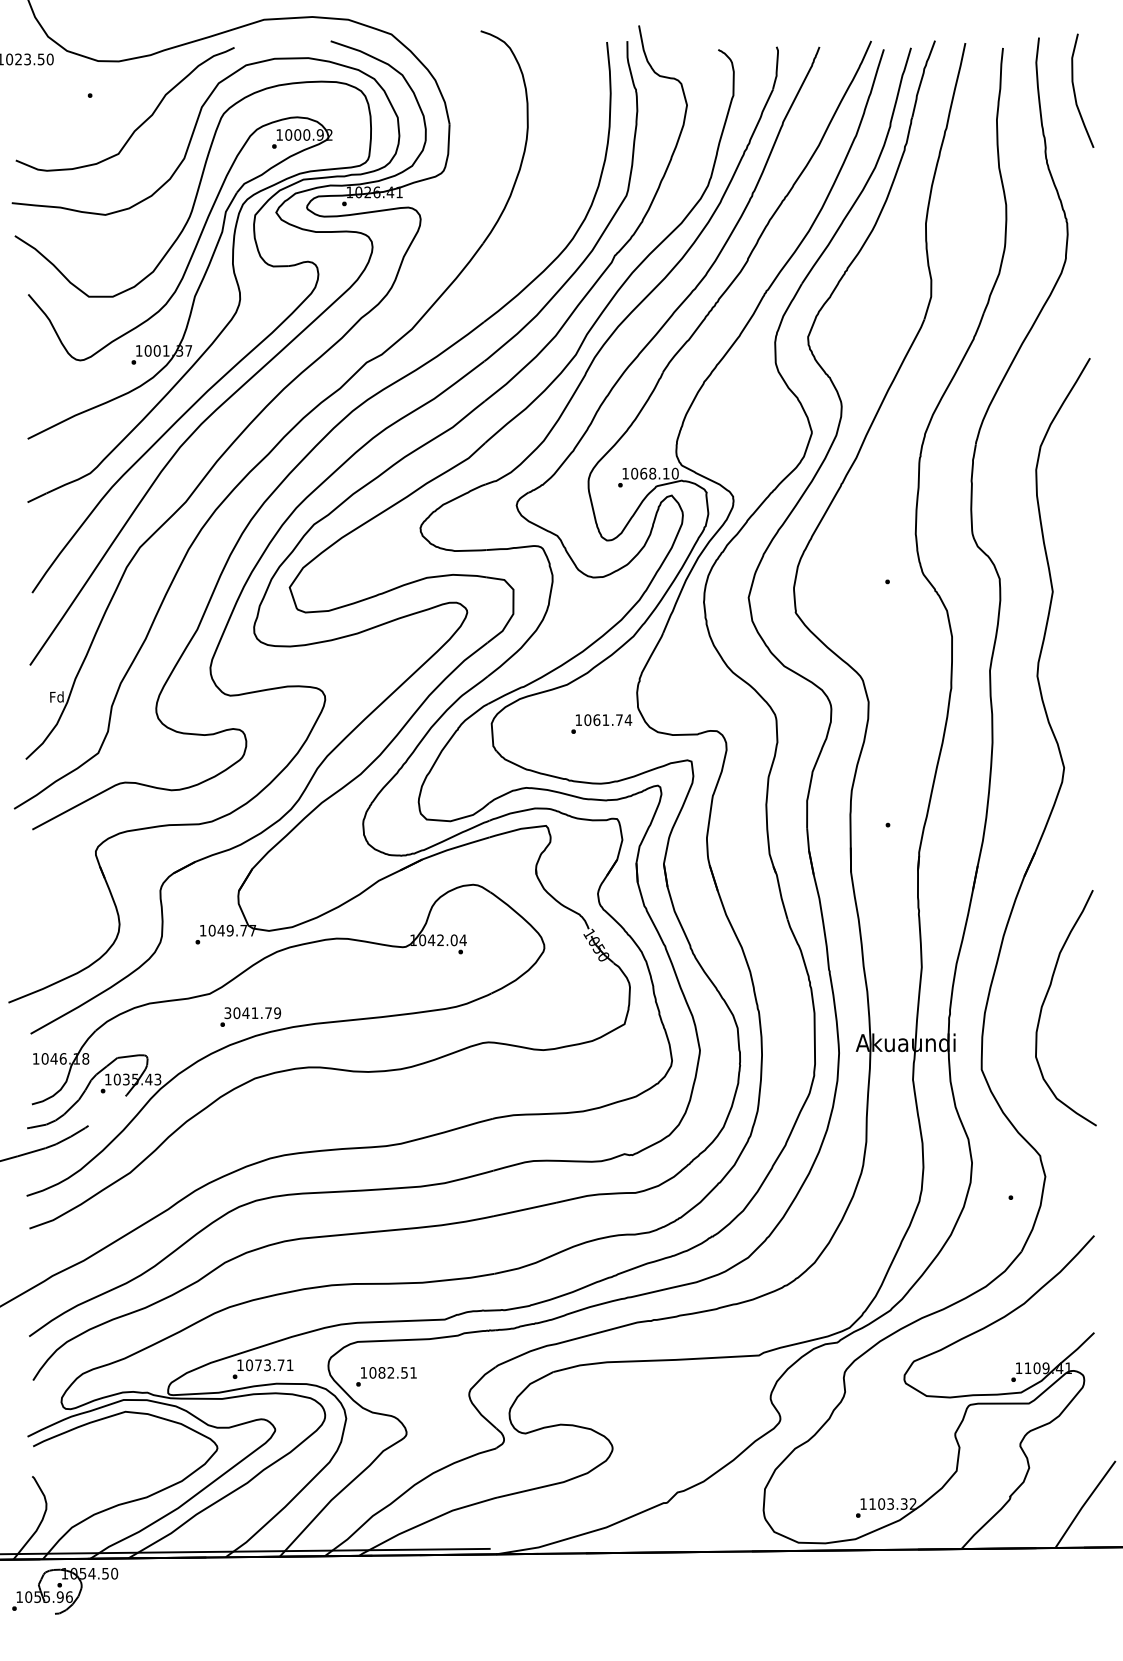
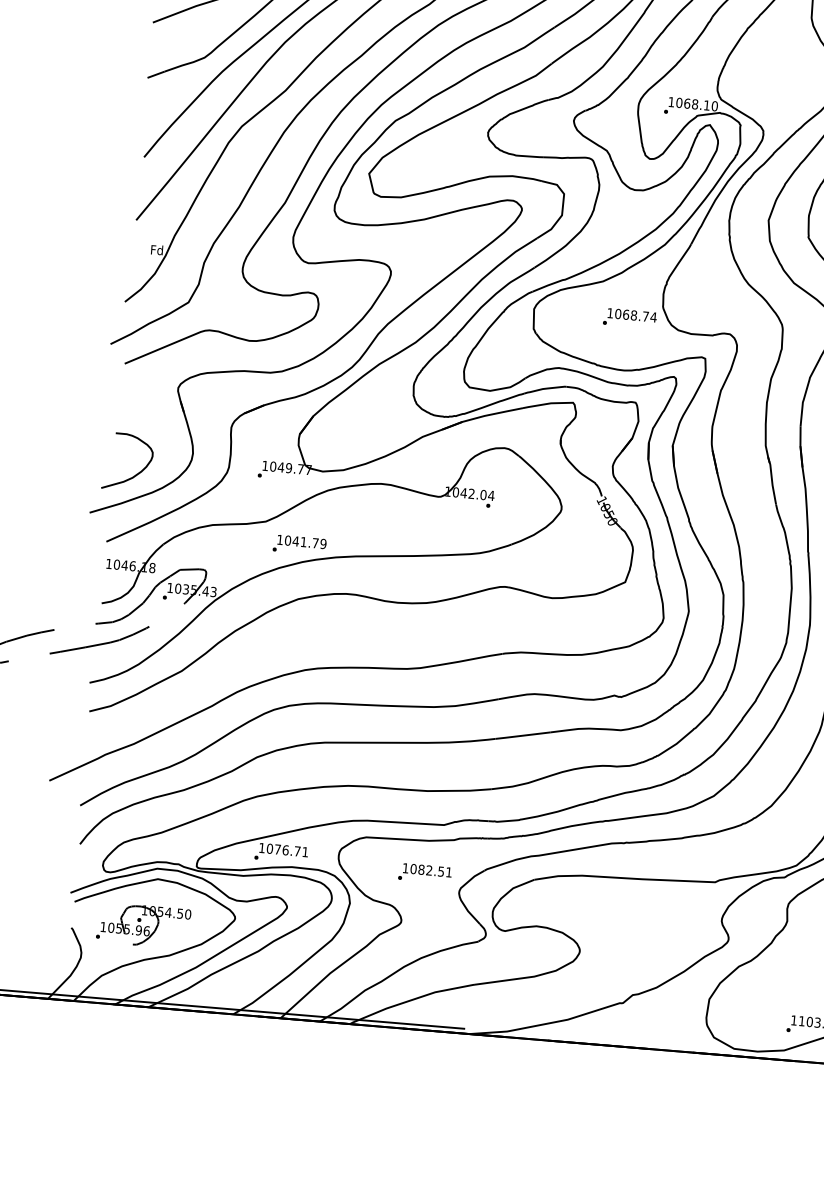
text: (605, 720) -> (633, 315), 1061.74 -> 1068.74
curve: (57, 953) -> (136, 473), added
text: (227, 1013) -> (279, 540), 3041.79 -> 1041.79
text: (267, 1365) -> (285, 850), 1073.71 -> 1076.71
text: (386, 1376) -> (425, 873), moved
part: (65, 1590) -> (143, 925), moved

